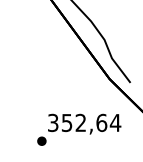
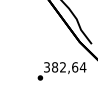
text: (67, 123) -> (55, 67), 352,64 -> 382,64

